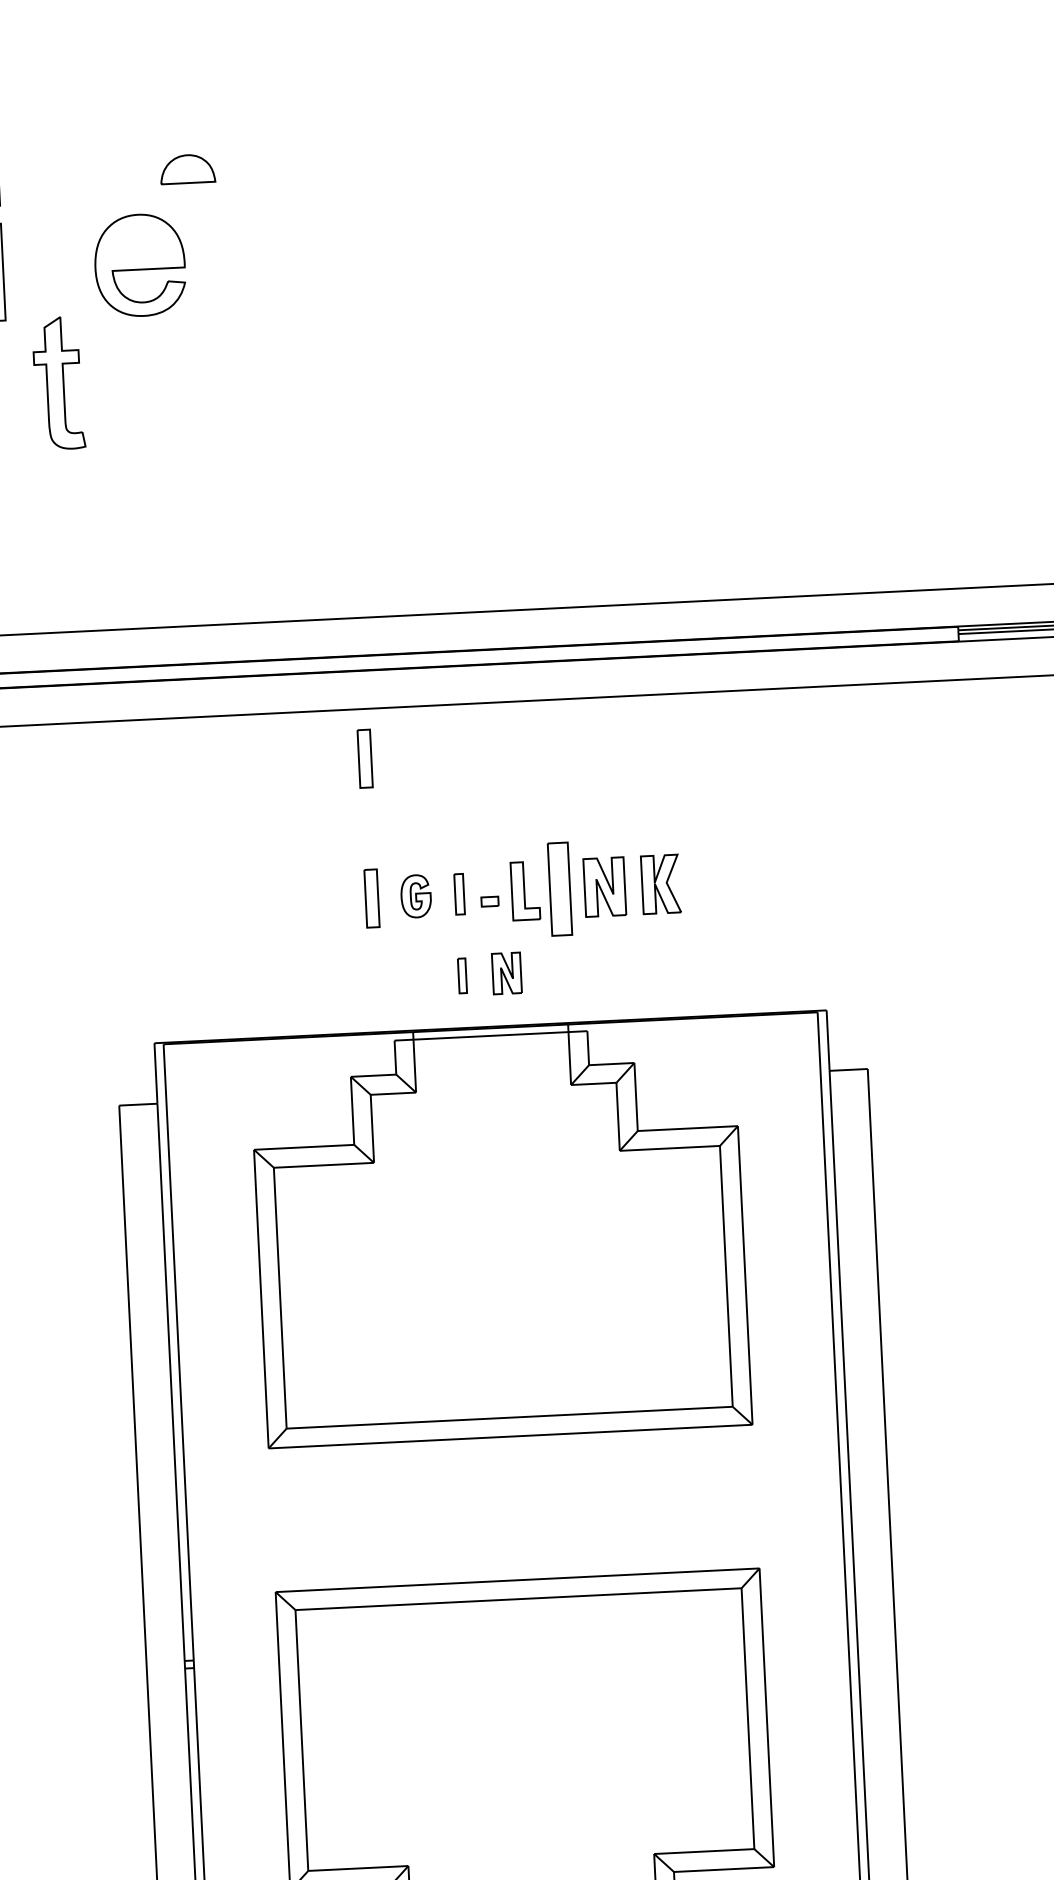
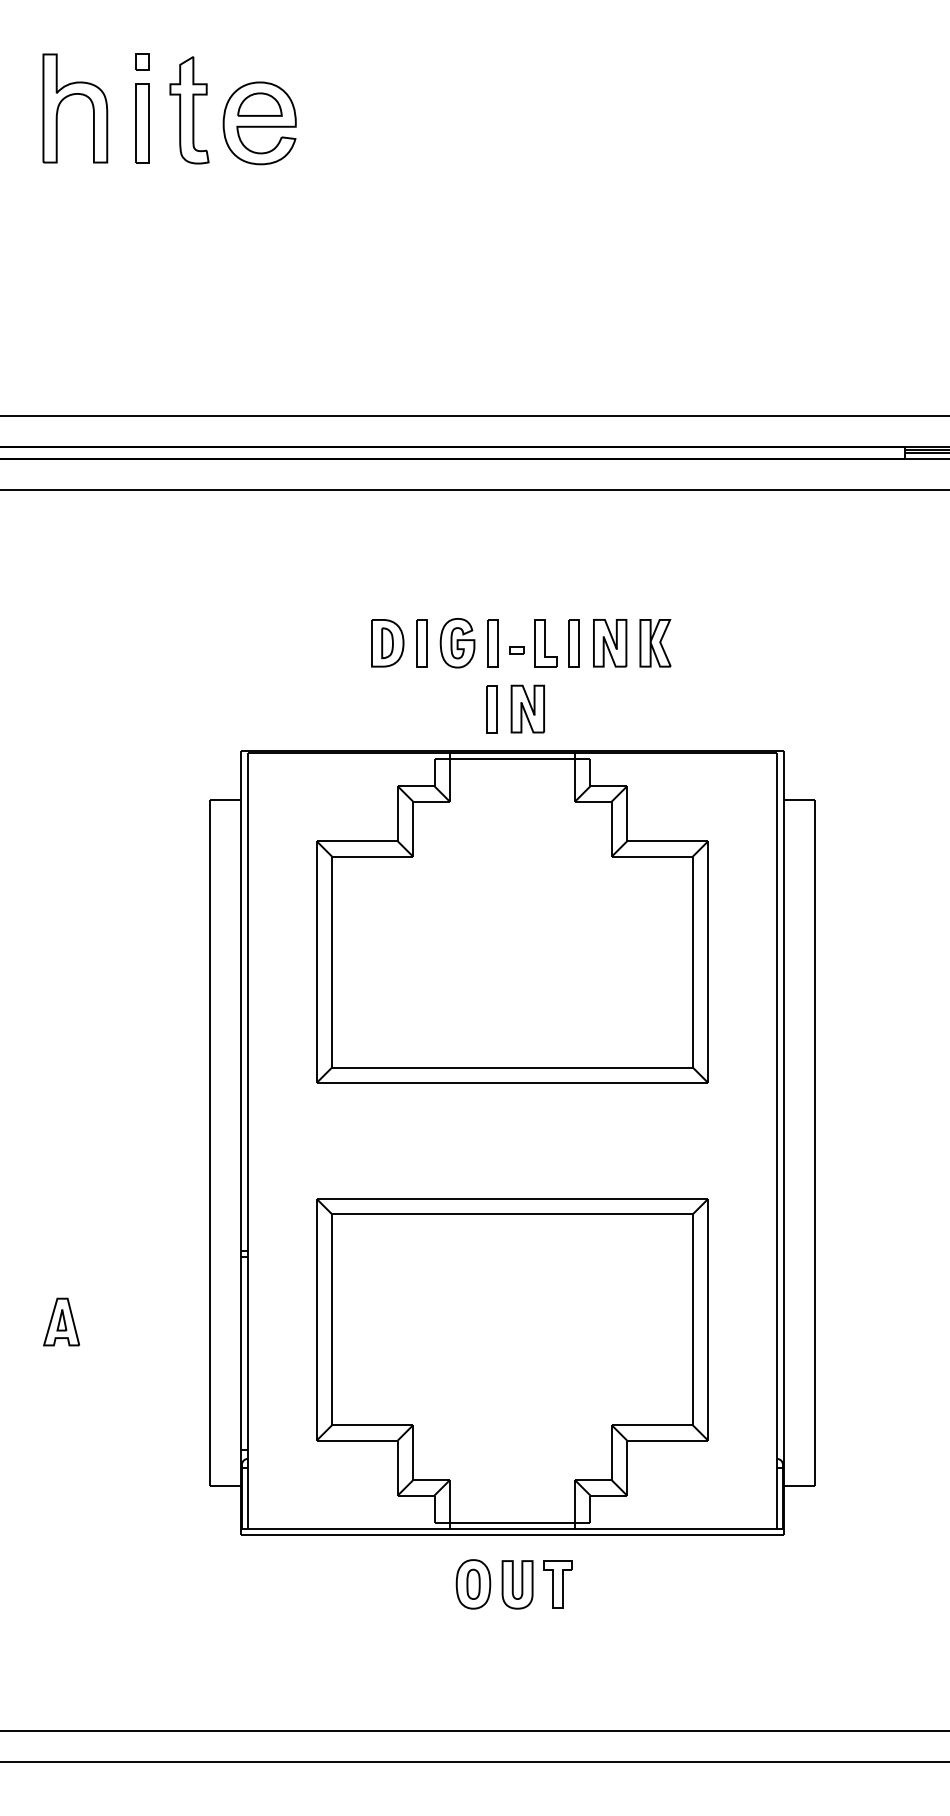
part: (187, 169) -> (259, 104), moved
part: (58, 383) -> (189, 110), moved
part: (364, 759) -> (421, 530), removed
part: (559, 889) -> (573, 643), size x0.62
part: (459, 894) -> (492, 643), size x1.43
part: (416, 896) -> (457, 643), size x1.43
part: (329, 900) -> (387, 643), added
part: (506, 972) -> (527, 708), size x1.43
part: (462, 976) -> (491, 709), size x1.67

